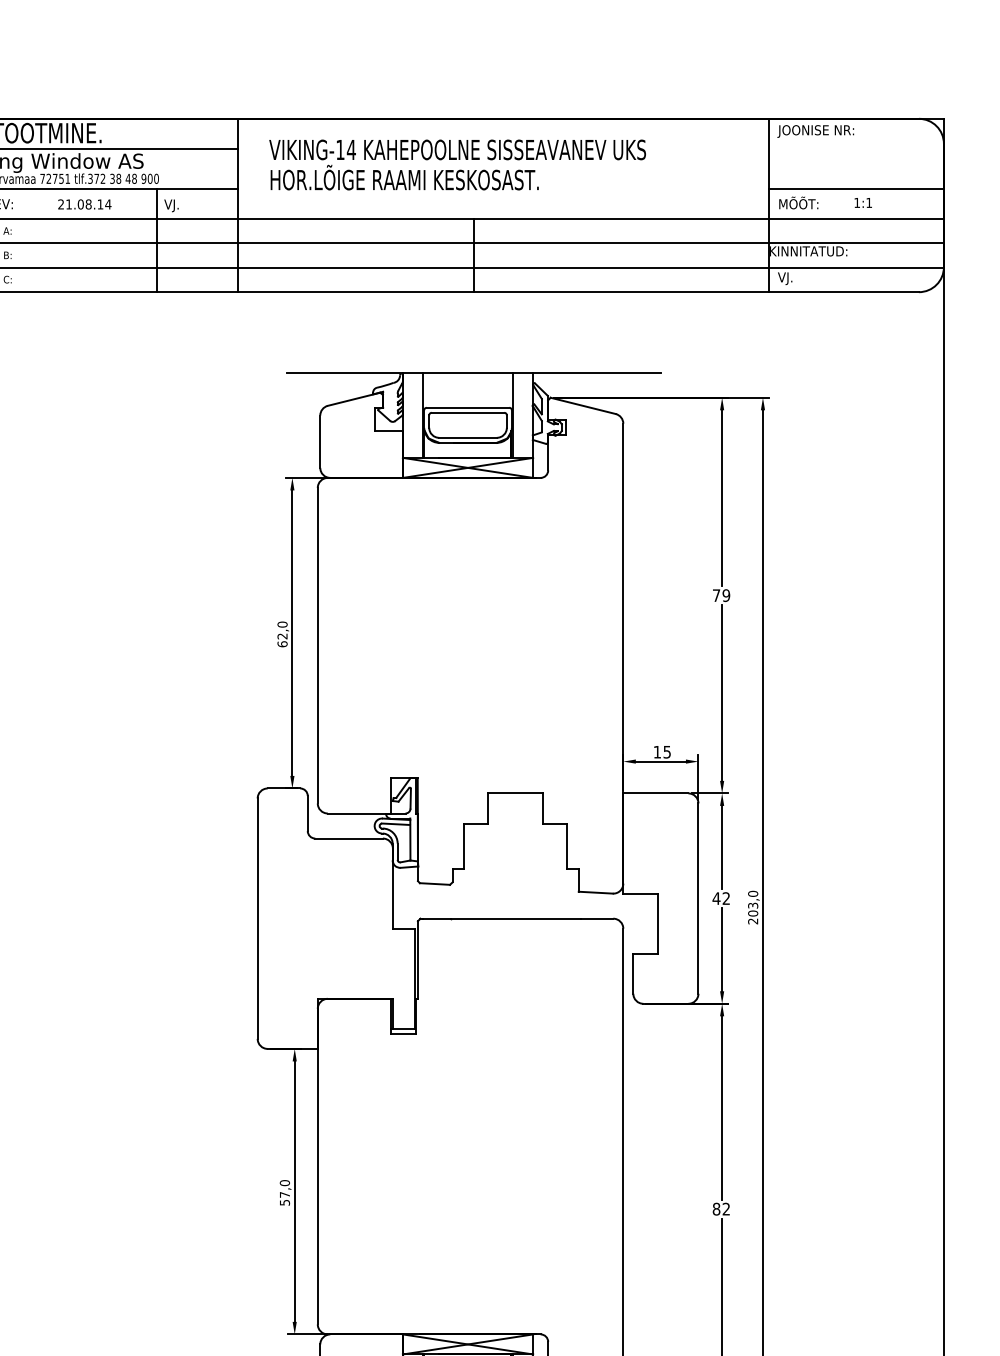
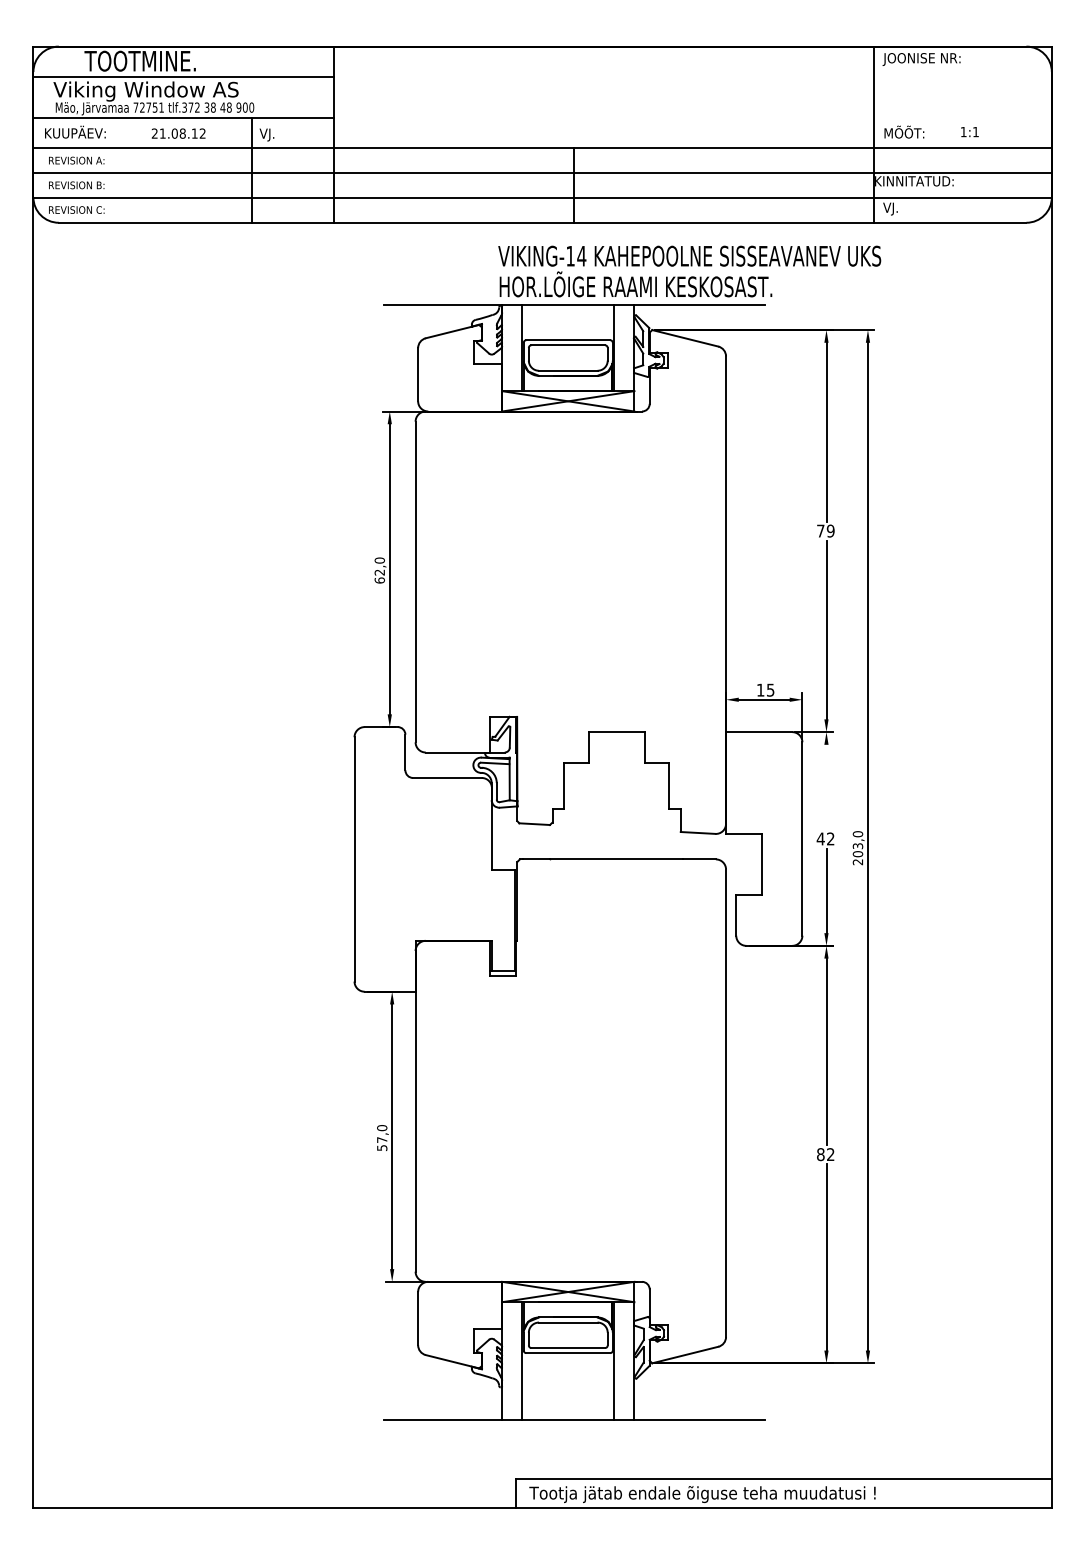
text: (457, 164) -> (689, 271), moved
line: (855, 188) -> (962, 117), removed
text: (108, 204) -> (202, 133), 21.08.14 -> 21.08.12
line: (722, 846) -> (826, 786), removed

